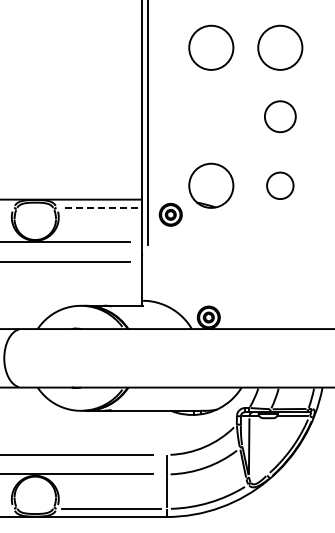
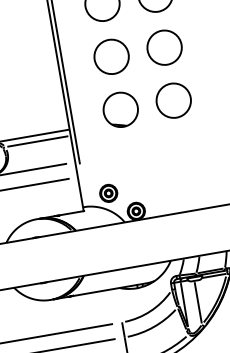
circle: (211, 116) -> (111, 56), added
circle: (280, 116) -> (164, 47), size x1.43
circle: (280, 185) -> (173, 100), size x1.67
line: (99, 207) -> (37, 141), dashed -> solid
part: (170, 214) -> (108, 193), moved
line: (267, 446) -> (198, 302), added

